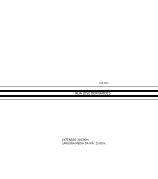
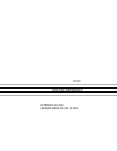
text: (83, 141) -> (59, 106), moved

